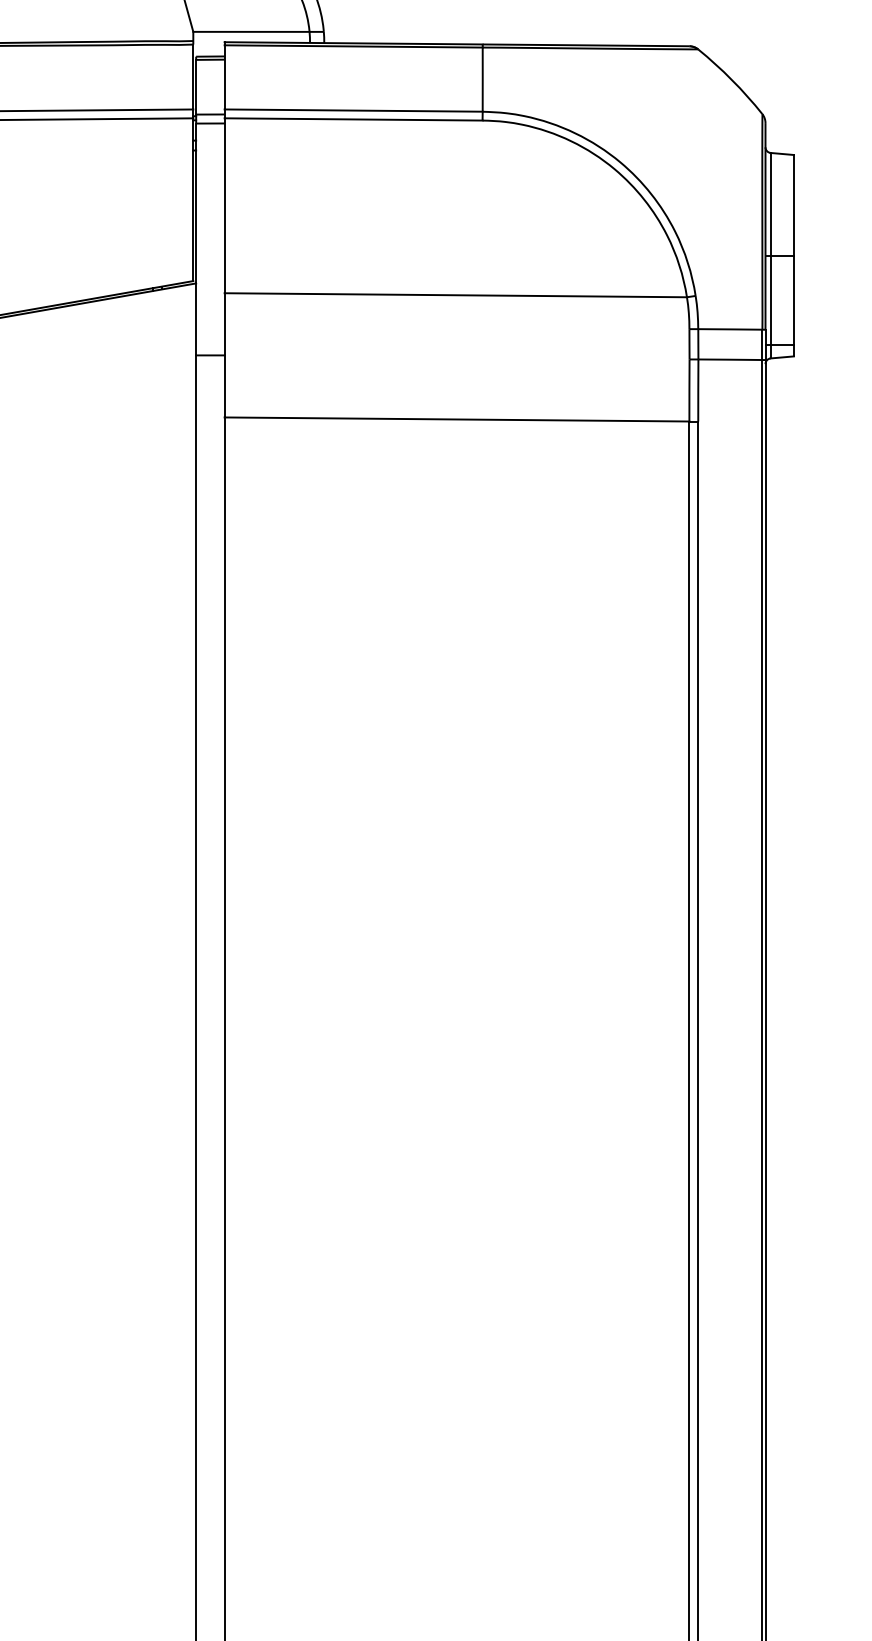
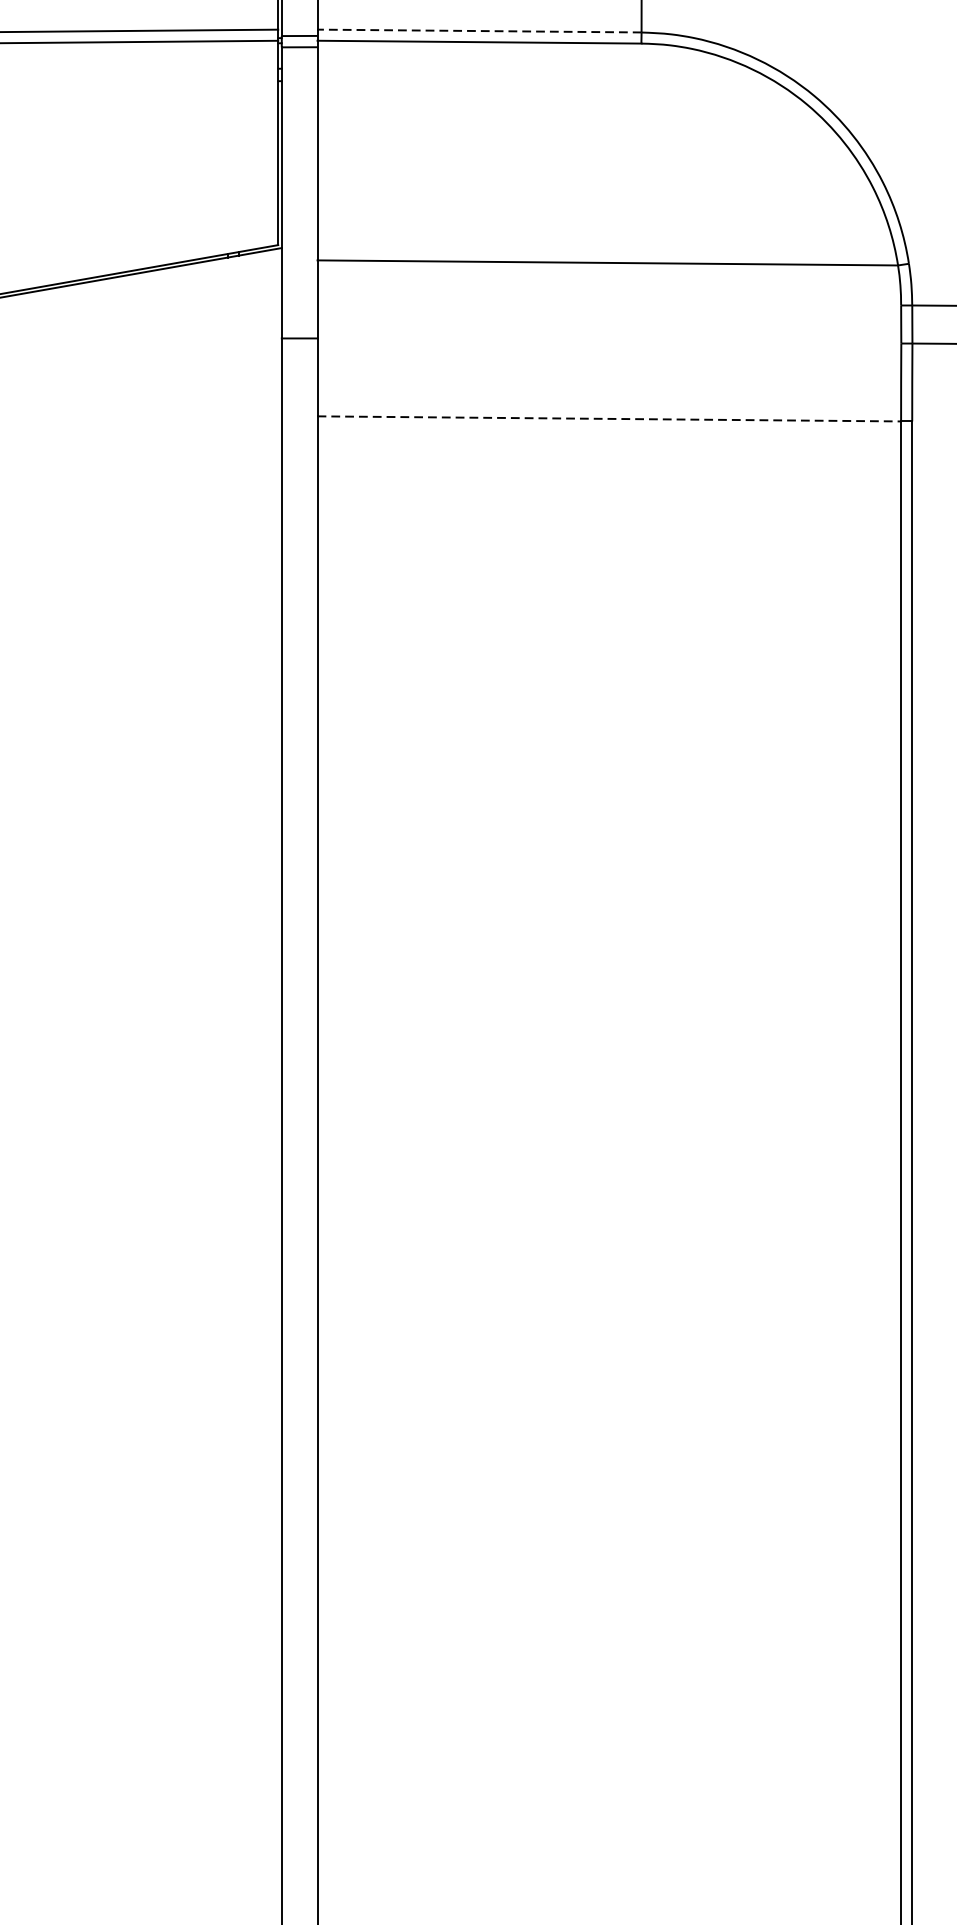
line: (353, 110) -> (479, 30), solid -> dashed
line: (457, 419) -> (609, 418), solid -> dashed

